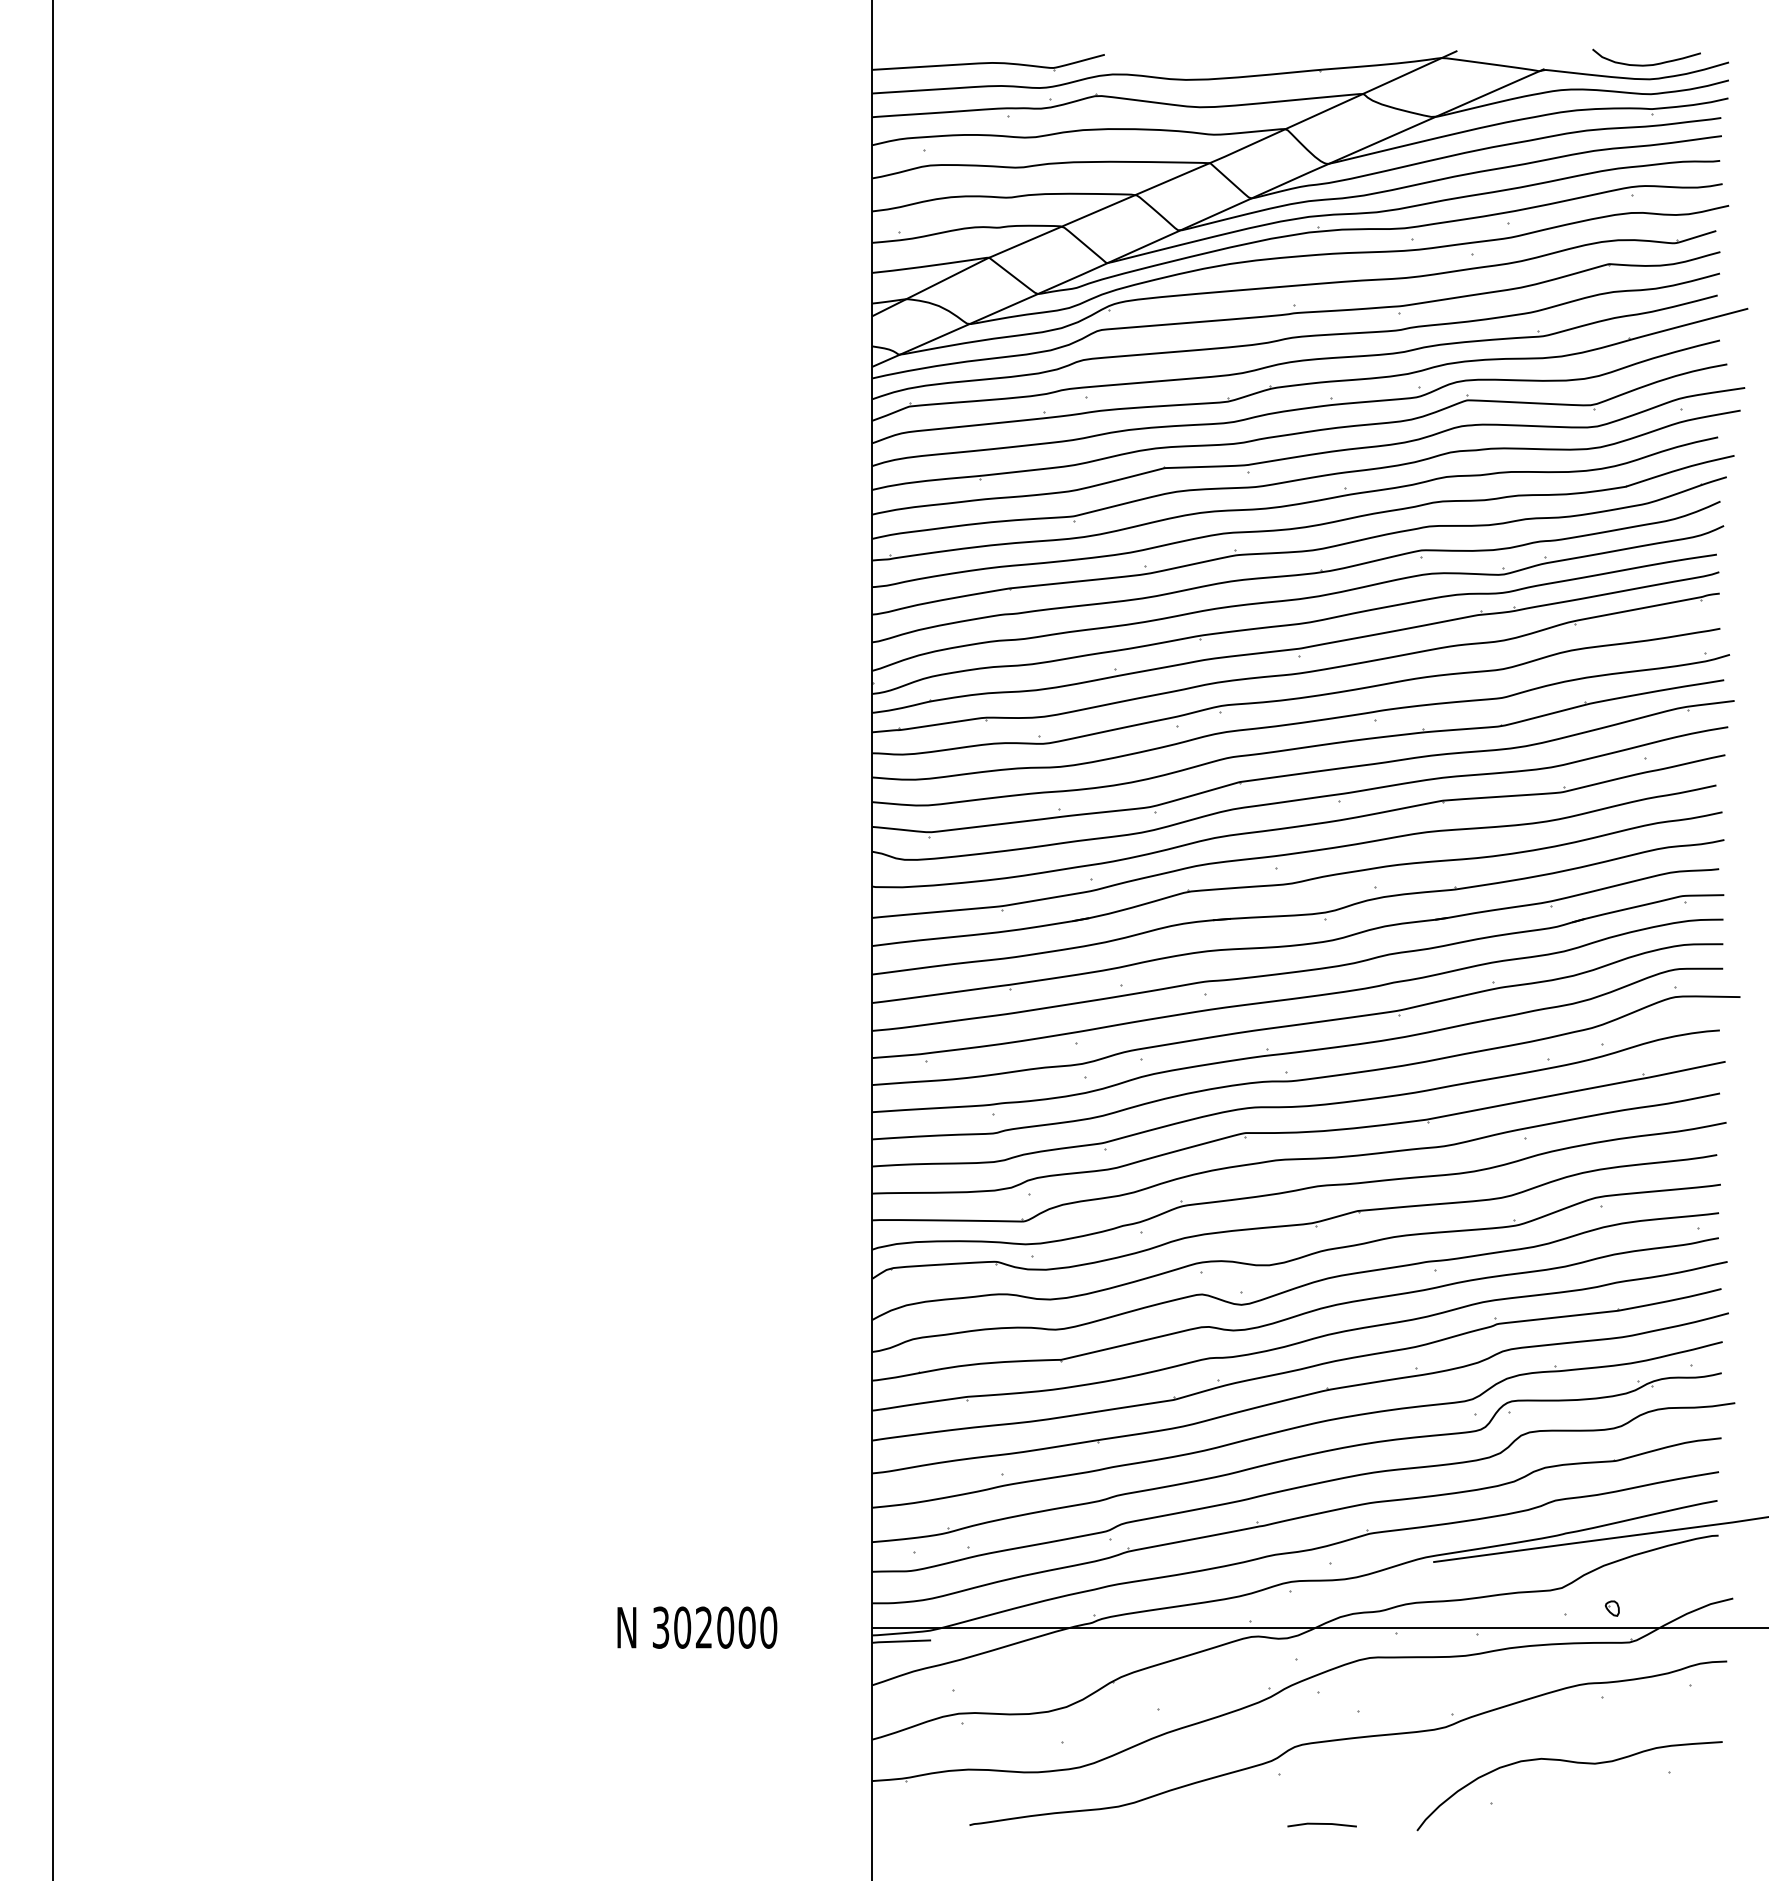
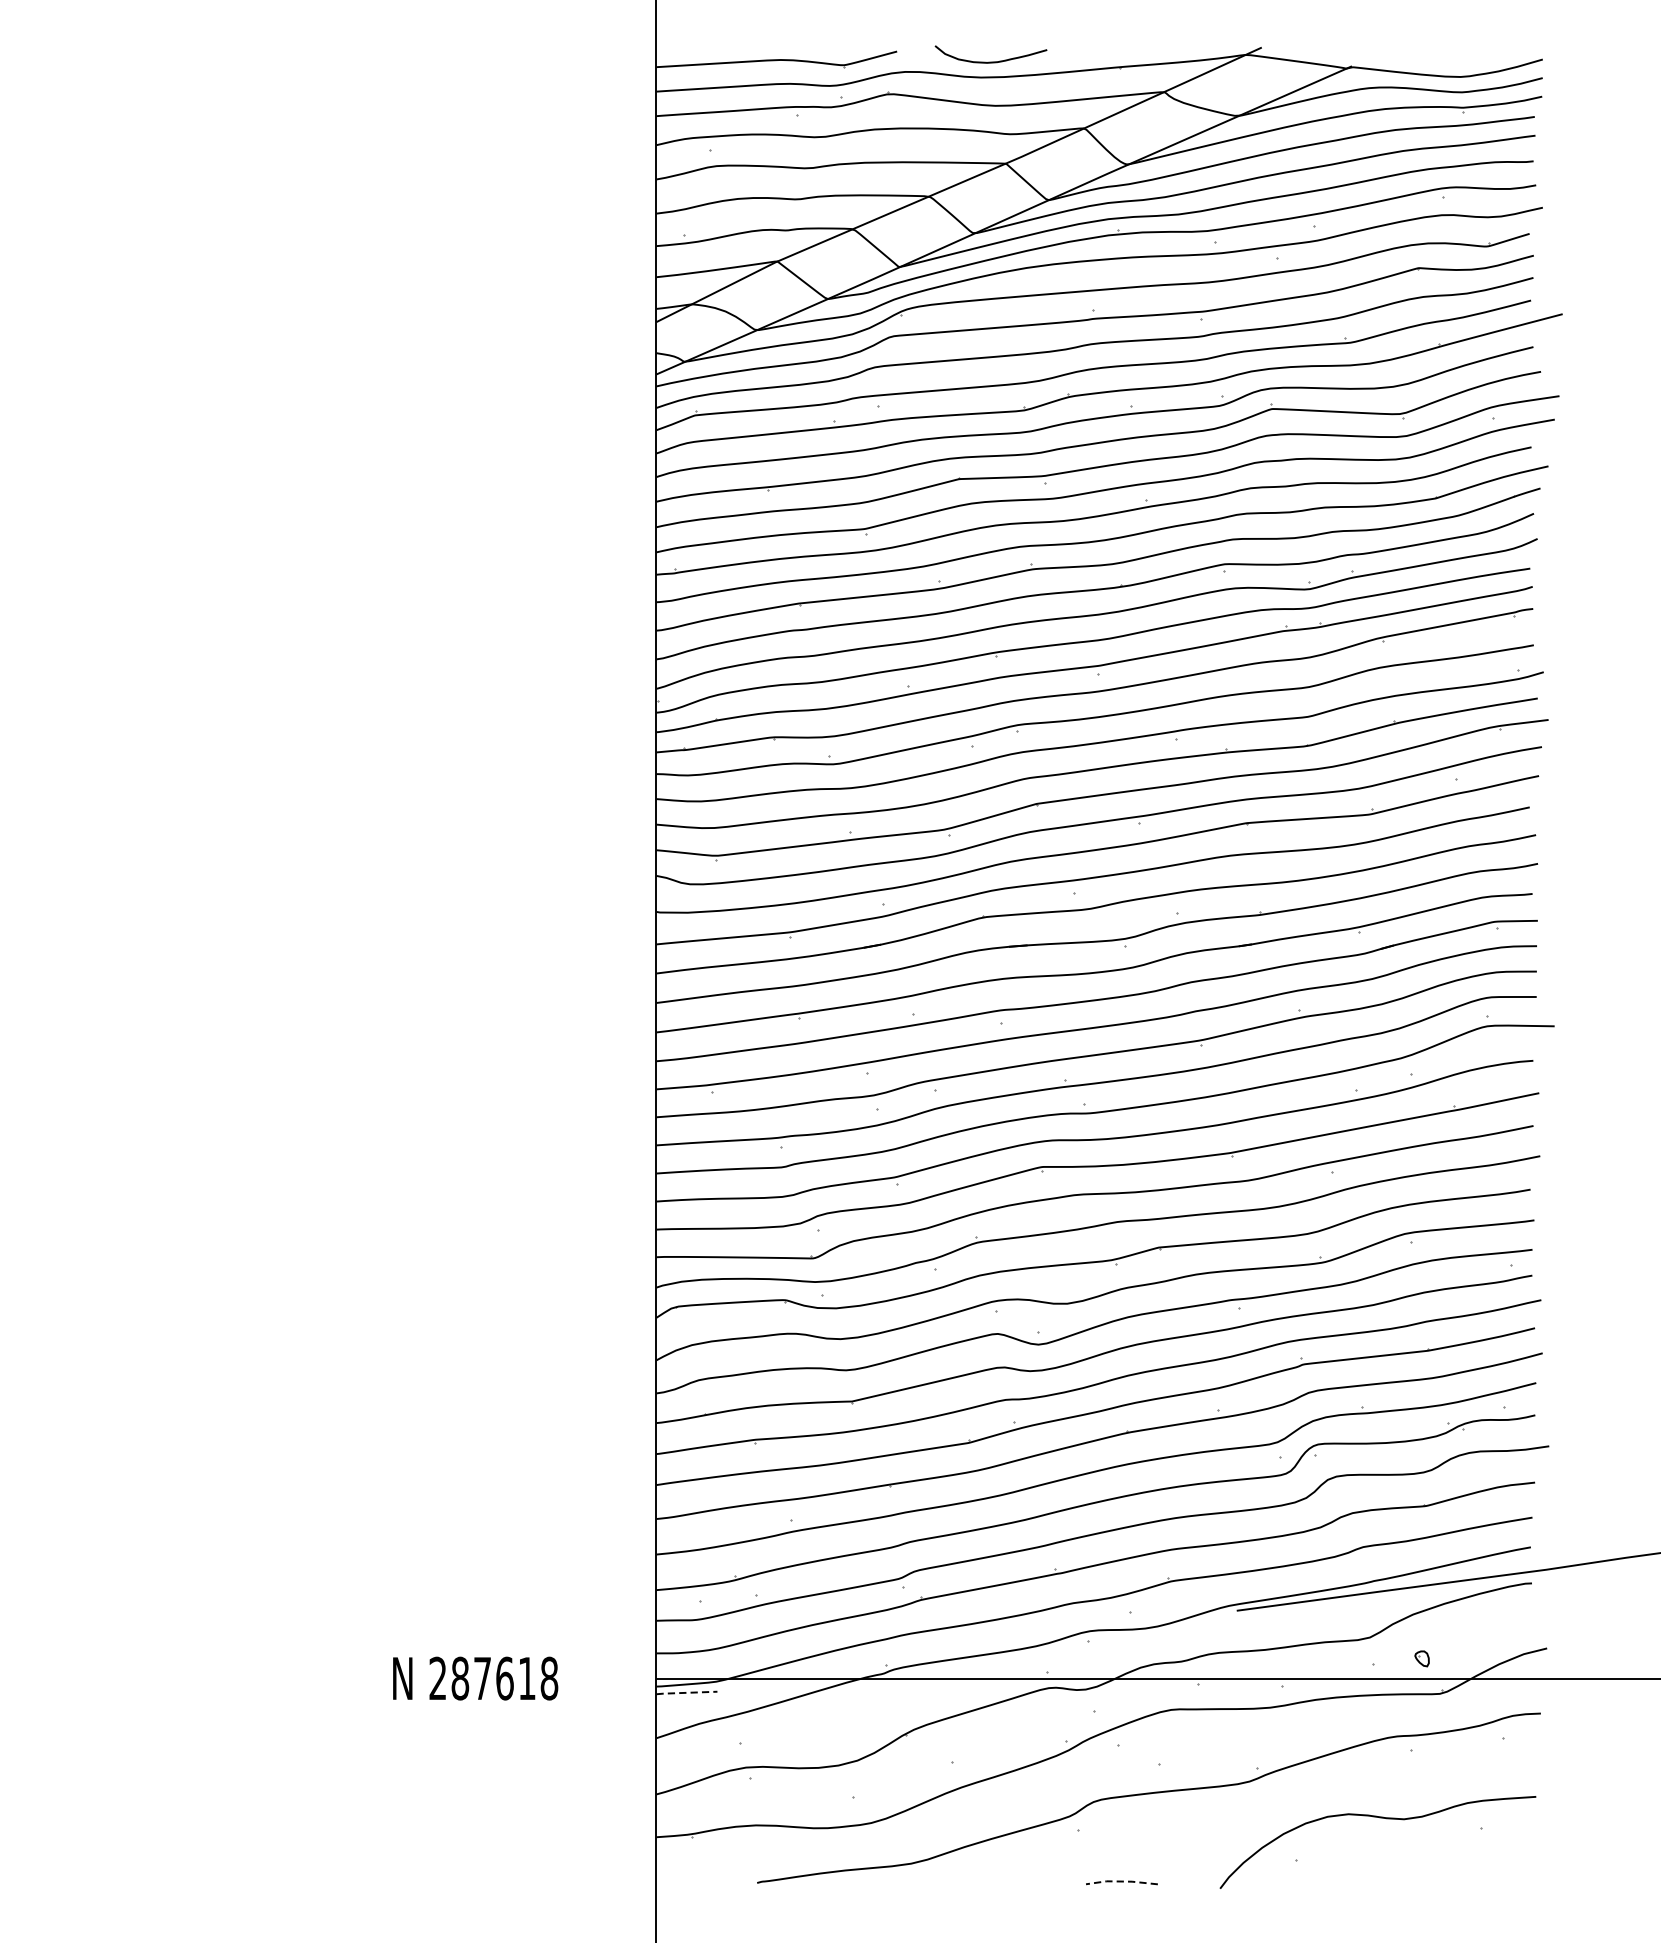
curve: (1646, 64) -> (990, 61), moved
text: (714, 1627) -> (493, 1678), 302000 -> 287618
line: (901, 1641) -> (686, 1692), solid -> dashed
line: (1322, 1823) -> (1122, 1881), solid -> dashed

